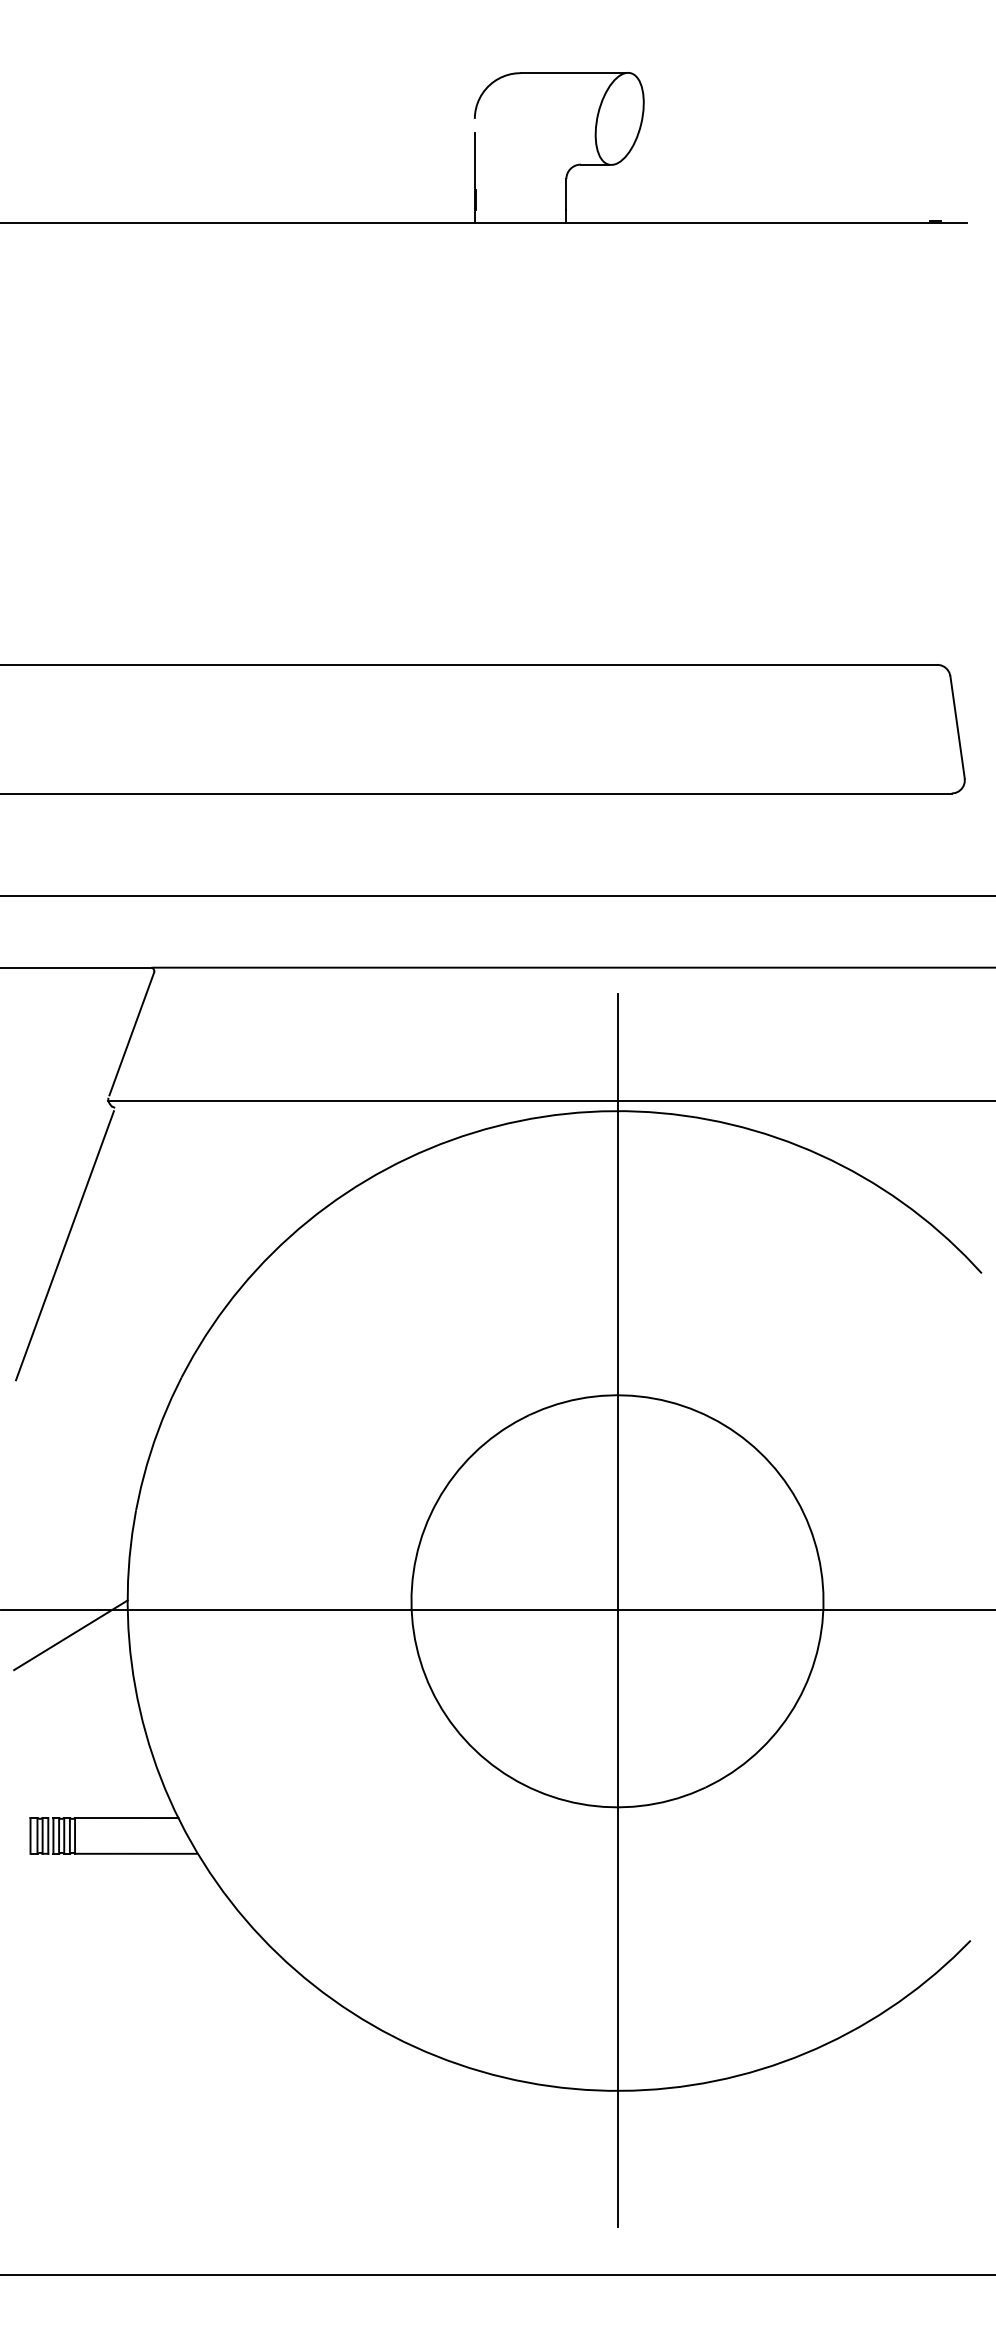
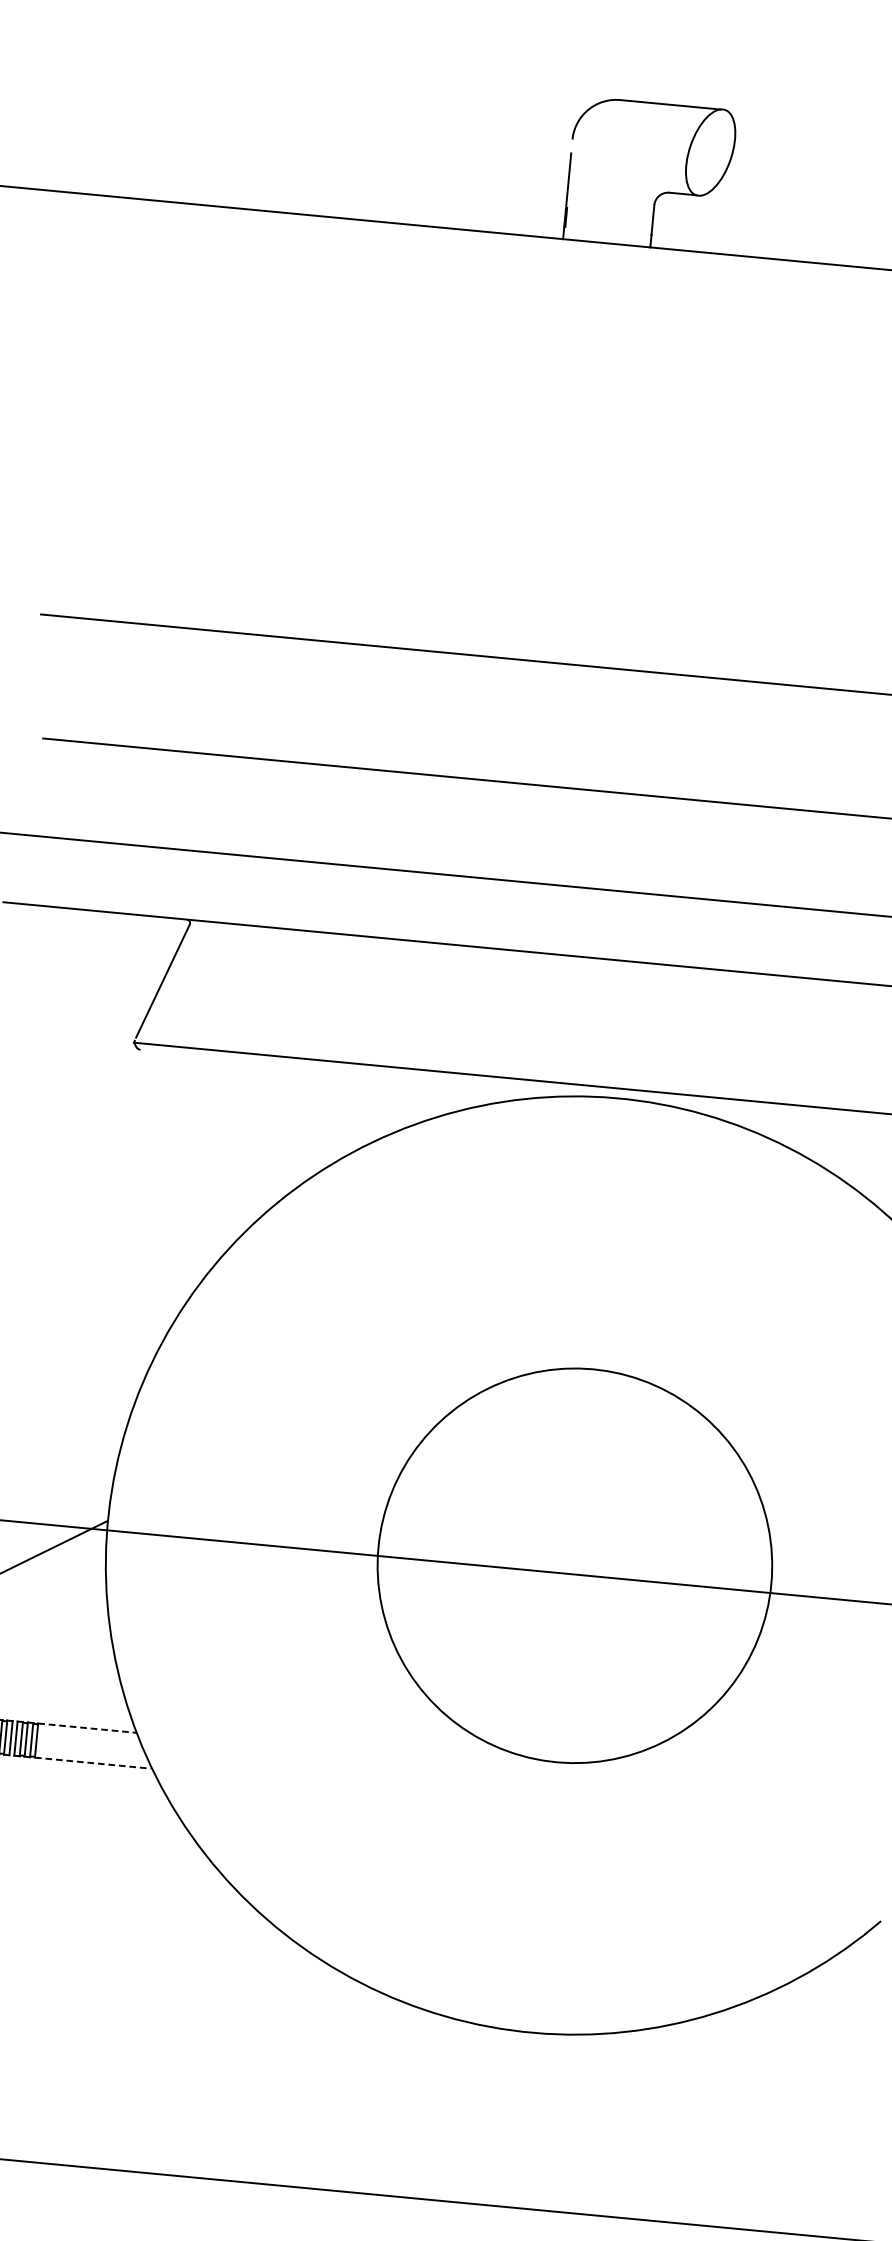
line: (64, 1245) -> (79, 1176), removed
line: (617, 1609) -> (574, 1573), removed
line: (126, 1818) -> (87, 1728), solid -> dashed
line: (135, 1853) -> (92, 1762), solid -> dashed

